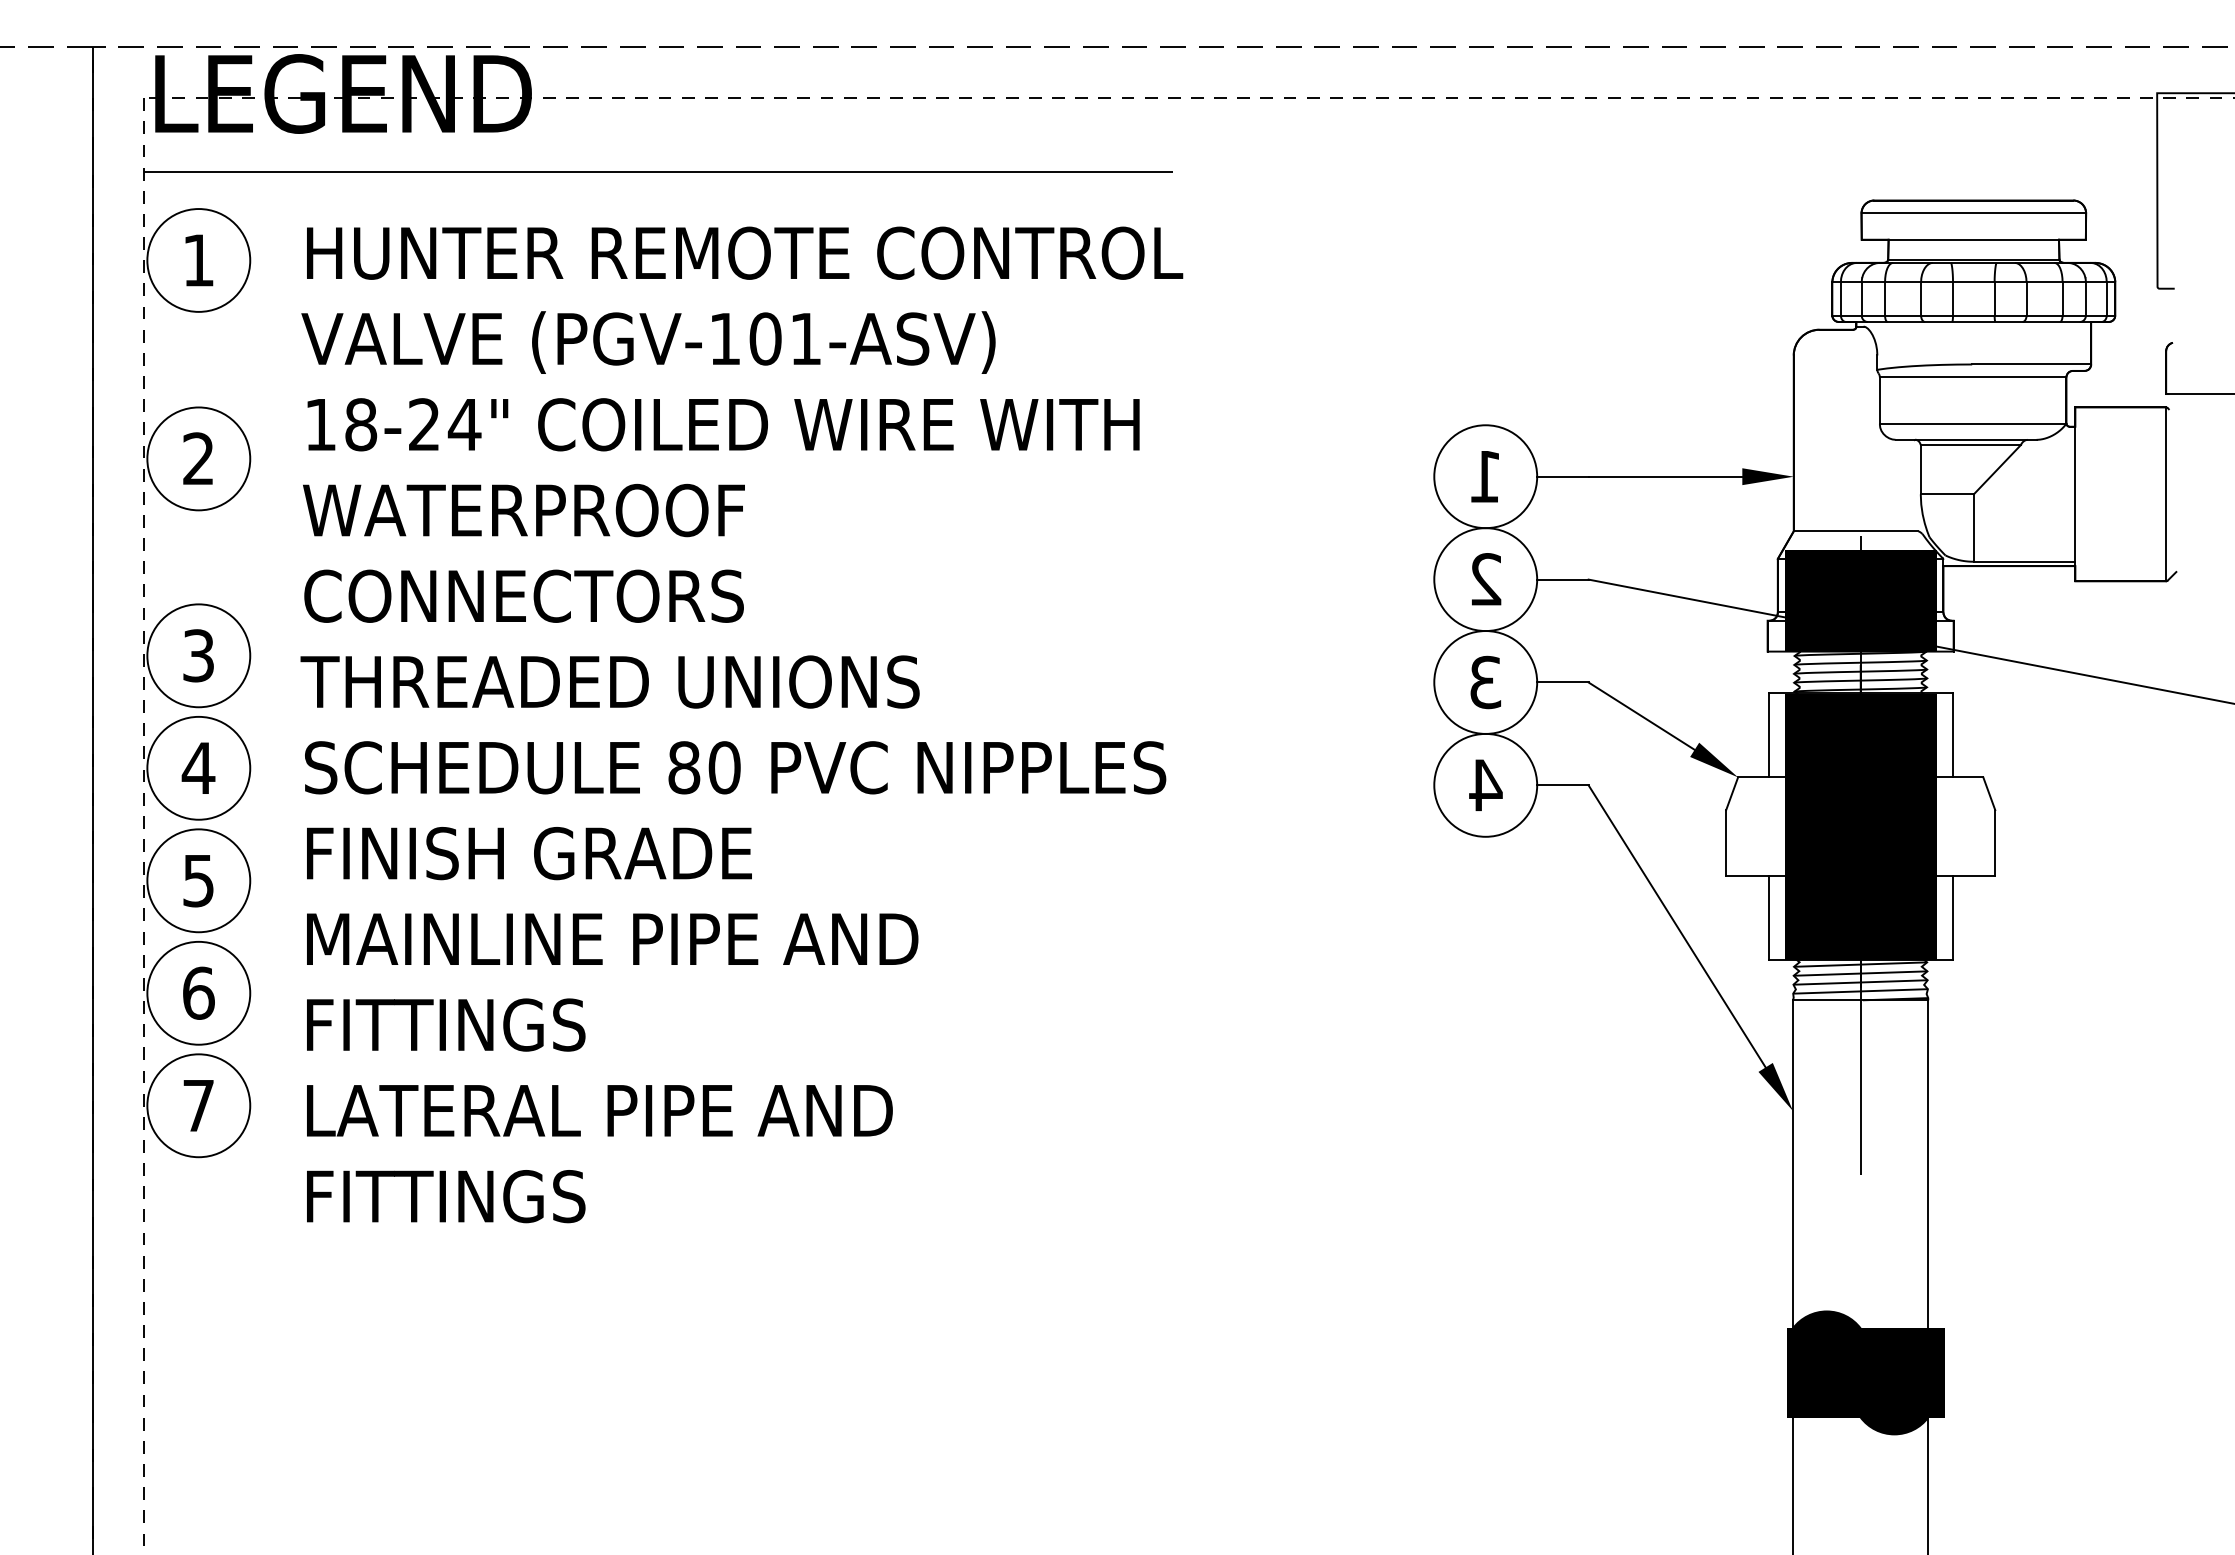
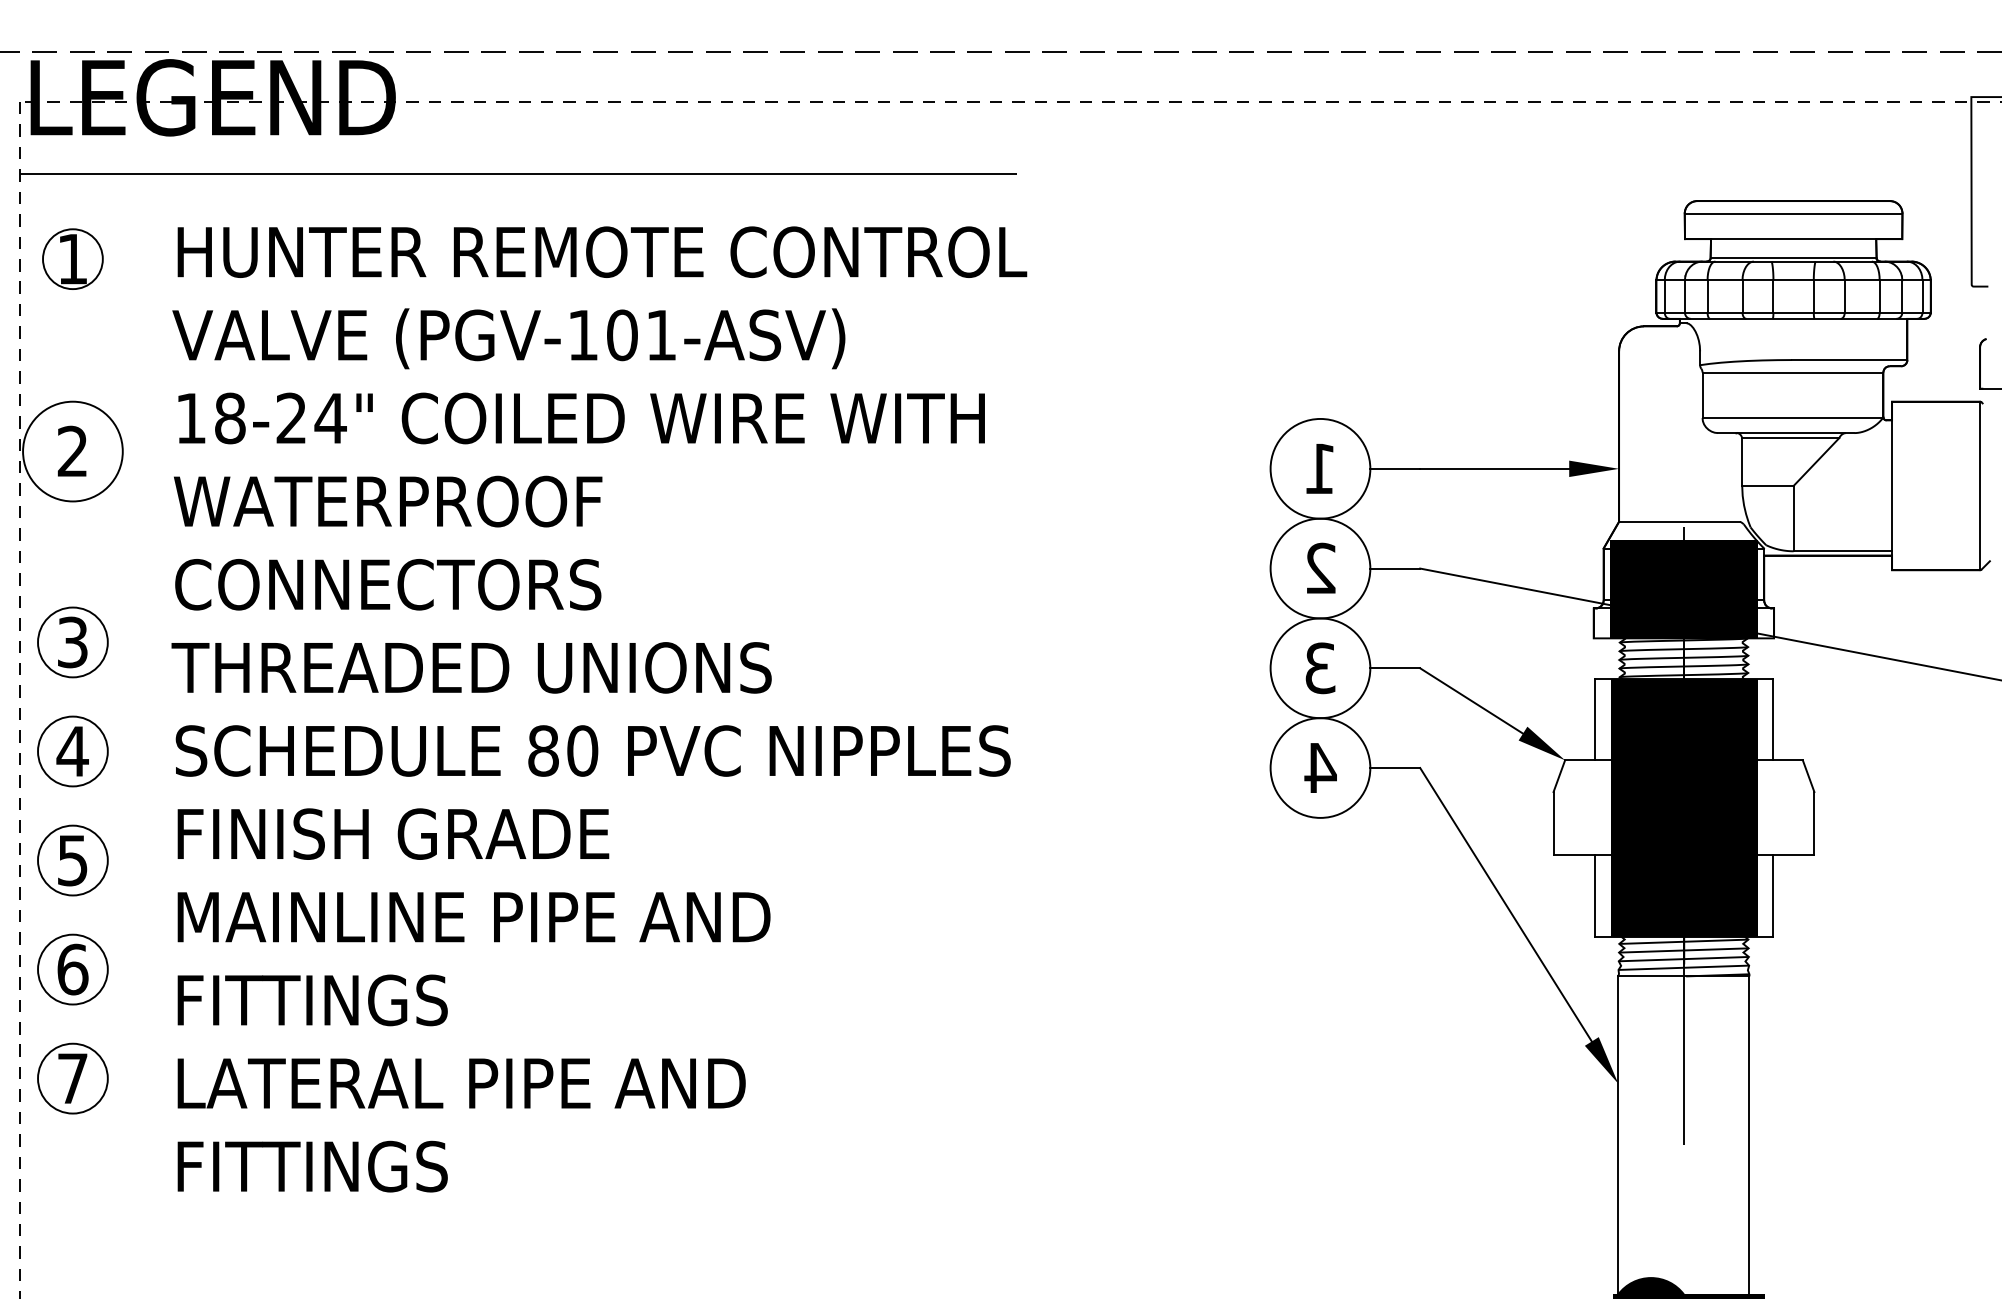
circle: (198, 260) -> (72, 259), size x0.6
circle: (198, 655) -> (72, 642), size x0.7
circle: (198, 767) -> (72, 750), size x0.7
circle: (198, 880) -> (72, 860), size x0.7
circle: (198, 992) -> (72, 968), size x0.7
circle: (198, 1105) -> (72, 1078), size x0.7

